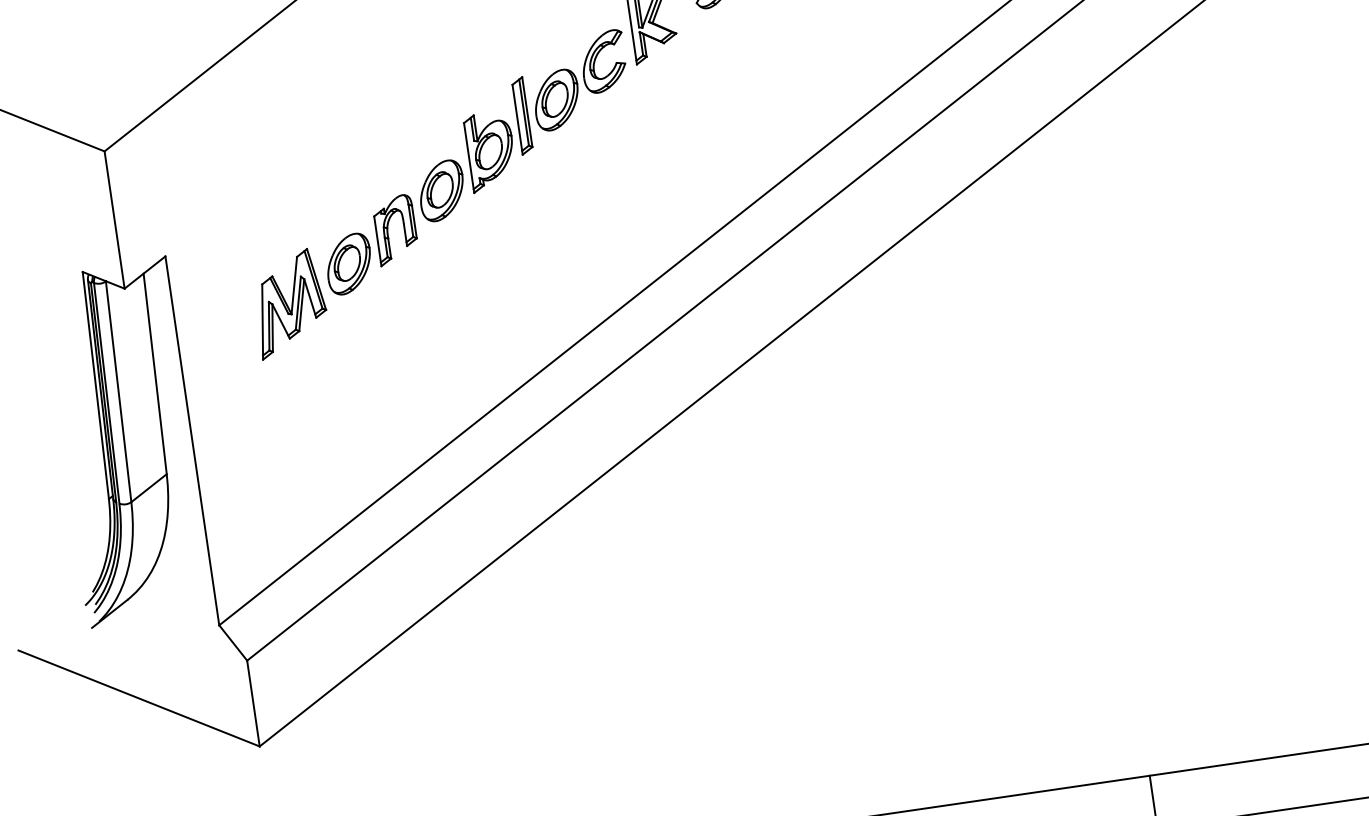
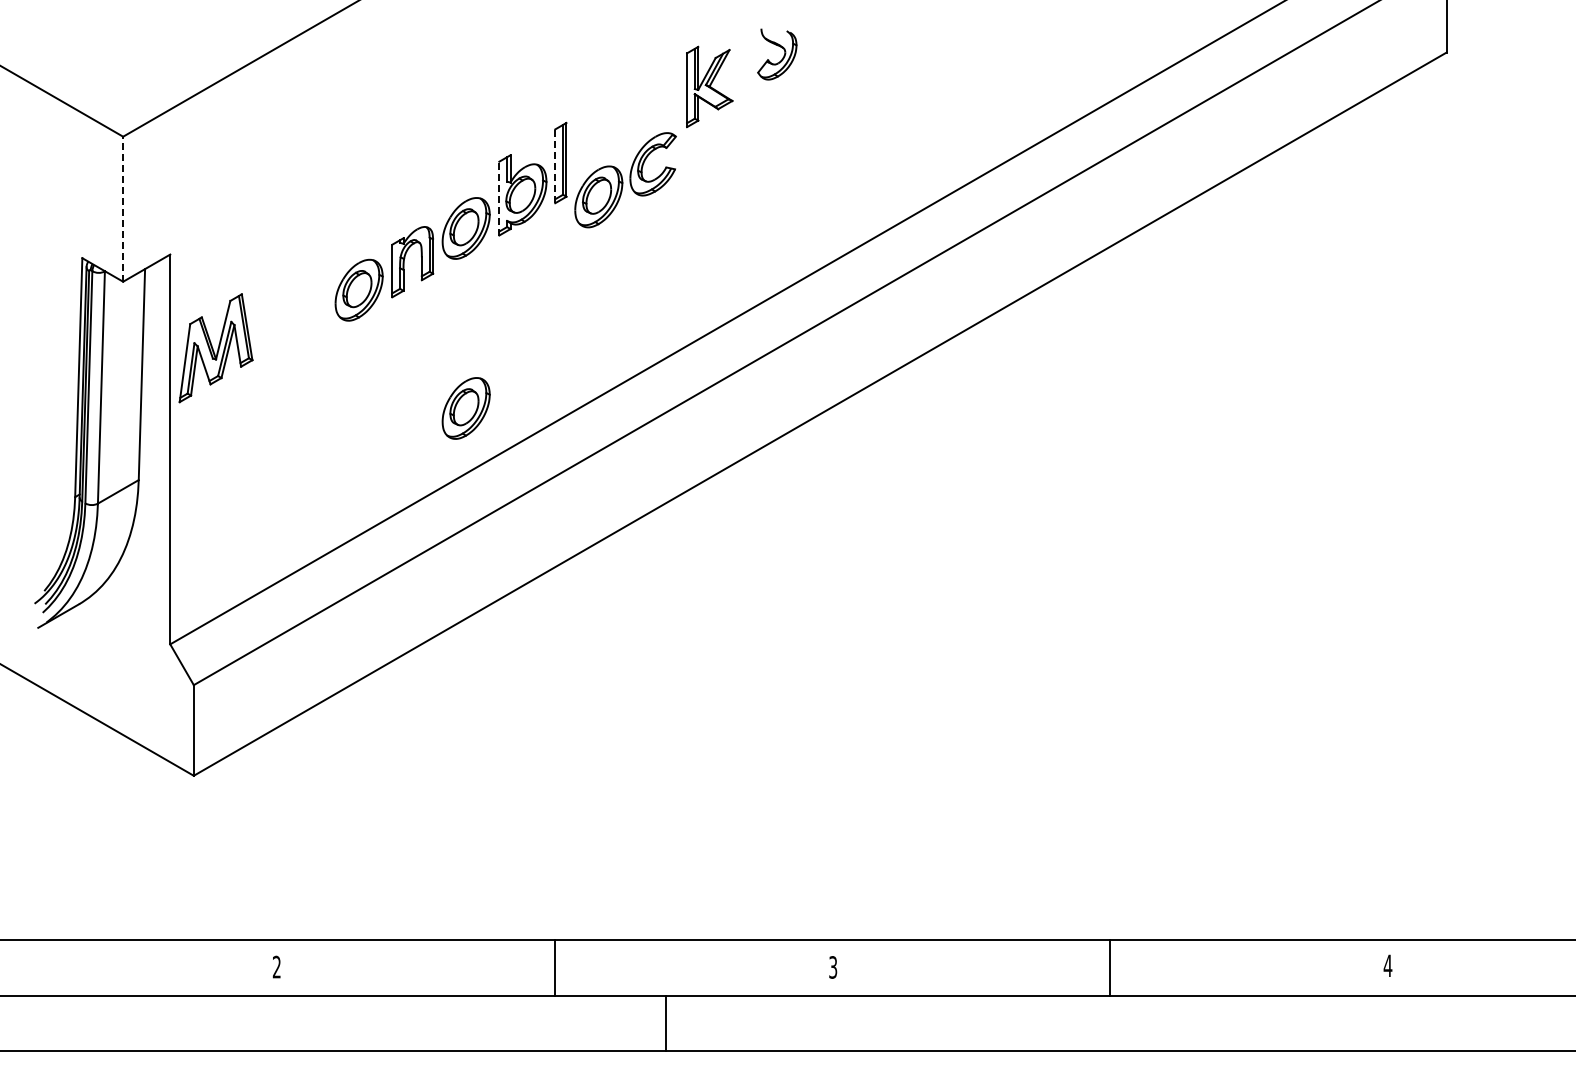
part: (579, 80) -> (625, 180), moved
line: (517, 119) -> (555, 166), solid -> dashed
line: (469, 157) -> (499, 198), solid -> dashed
line: (114, 220) -> (123, 209), solid -> dashed
part: (289, 303) -> (215, 348), moved
part: (466, 361) -> (465, 408), added

